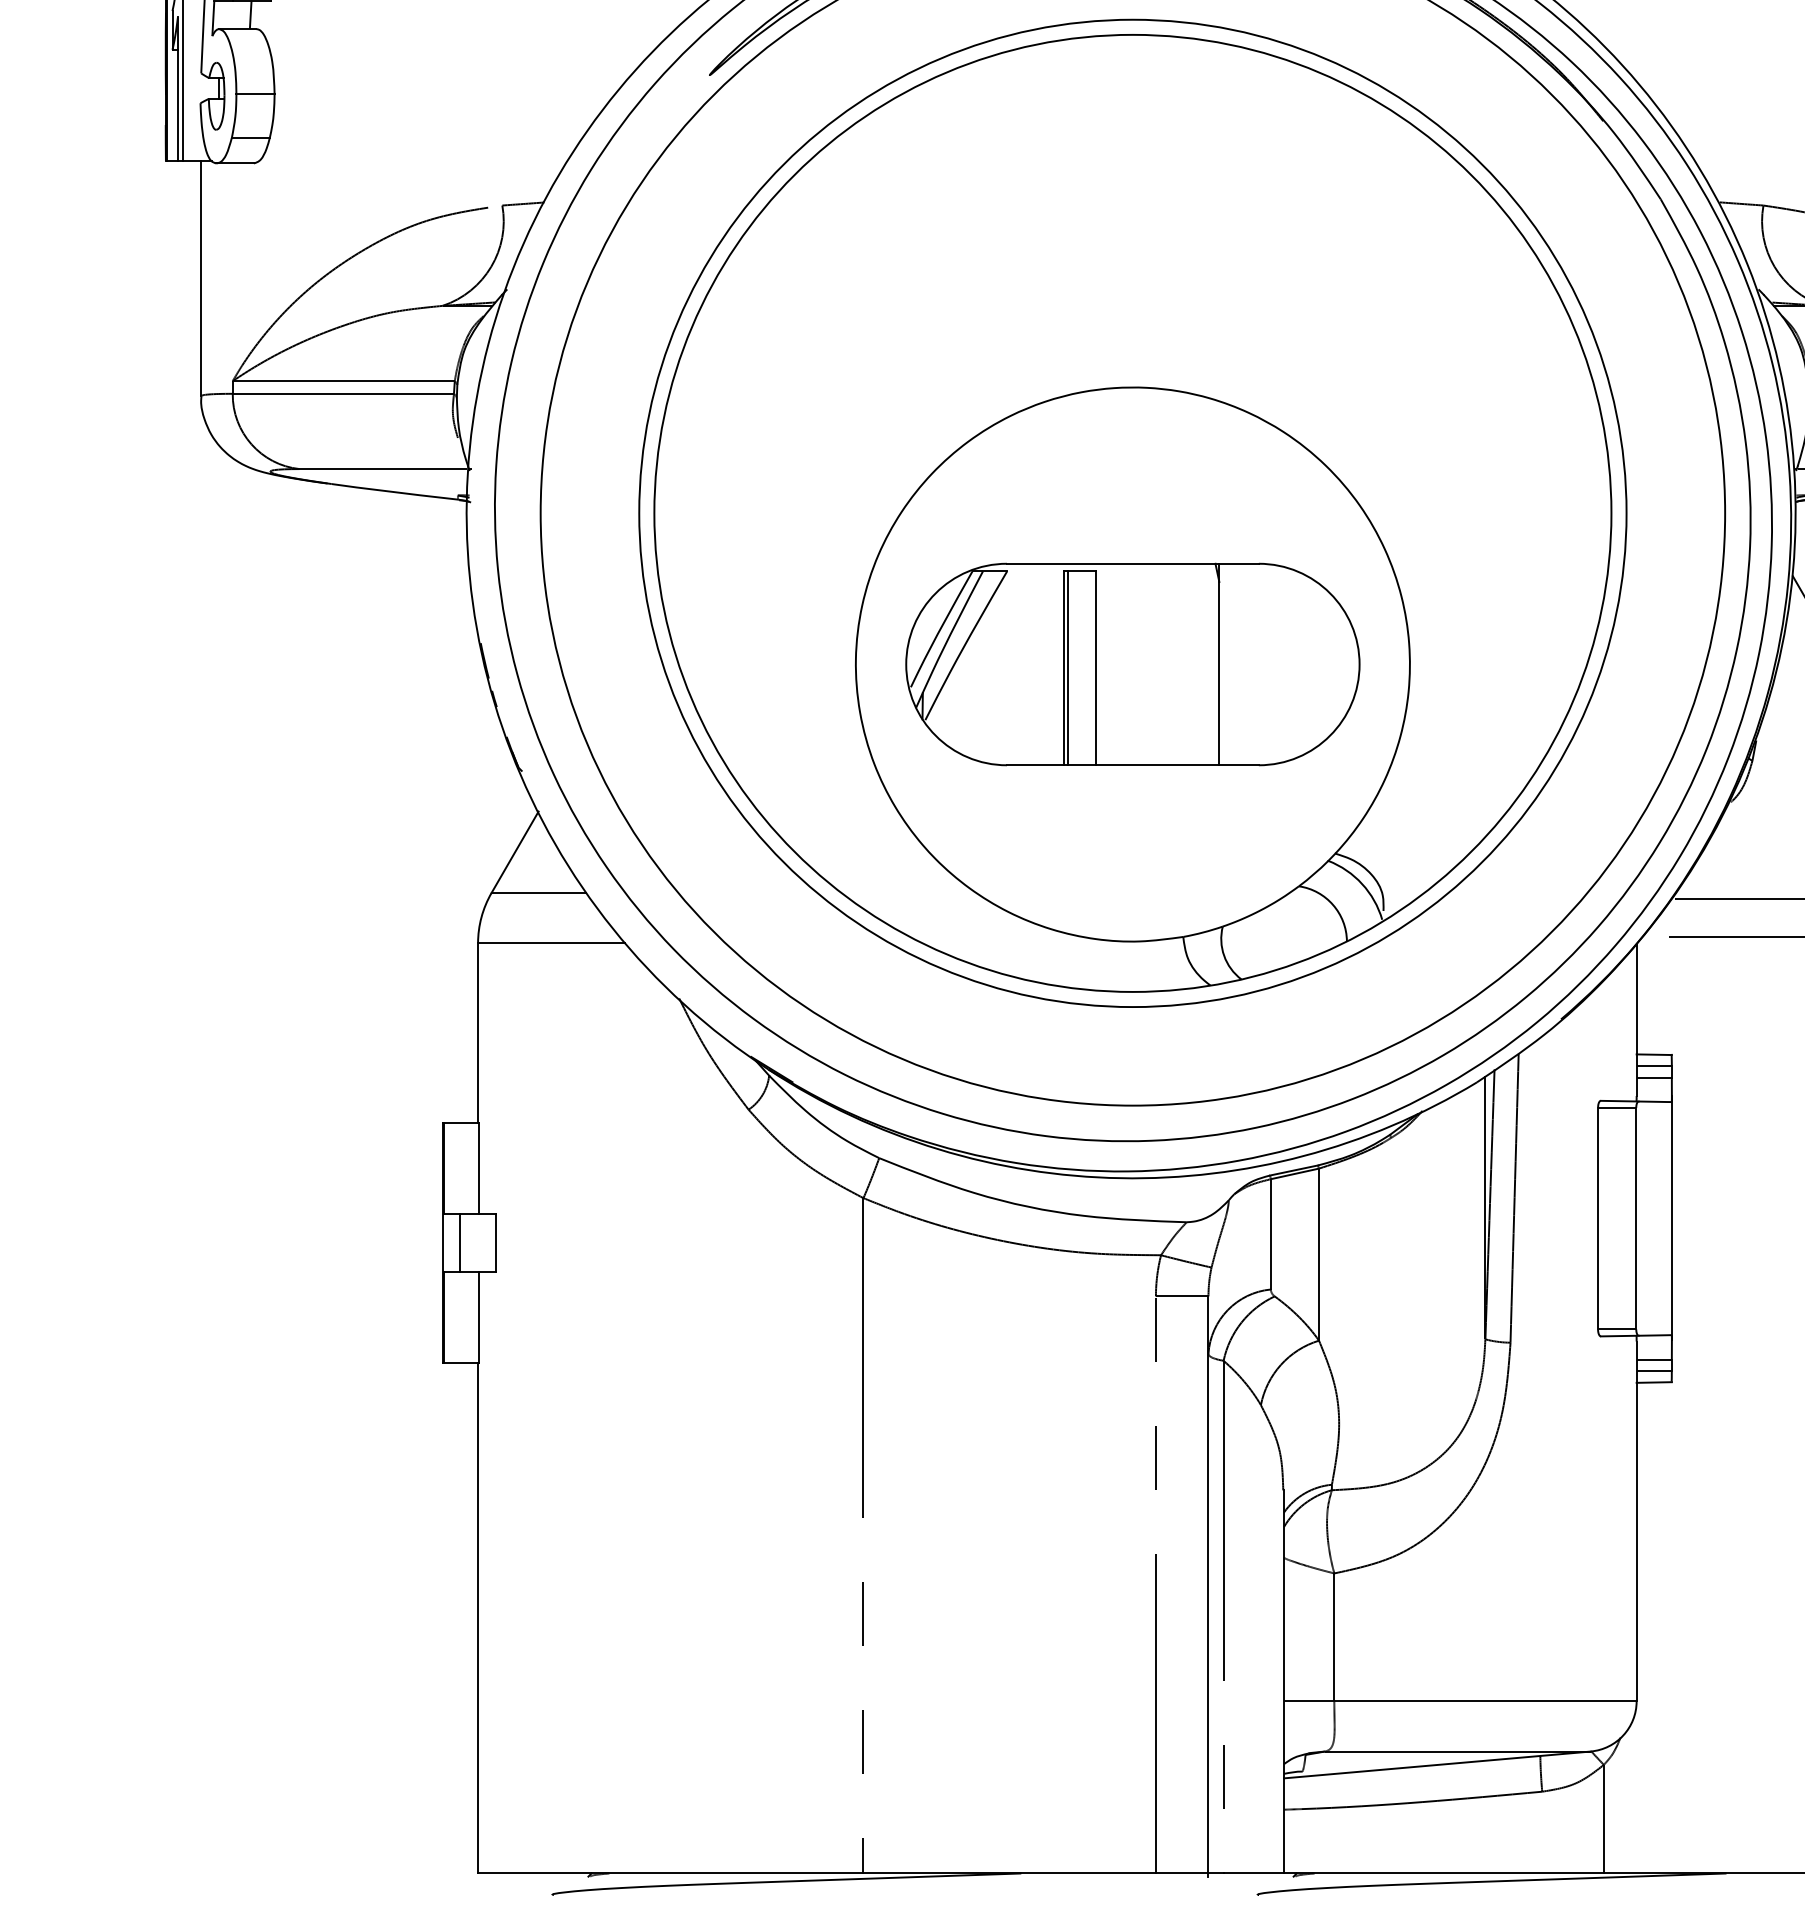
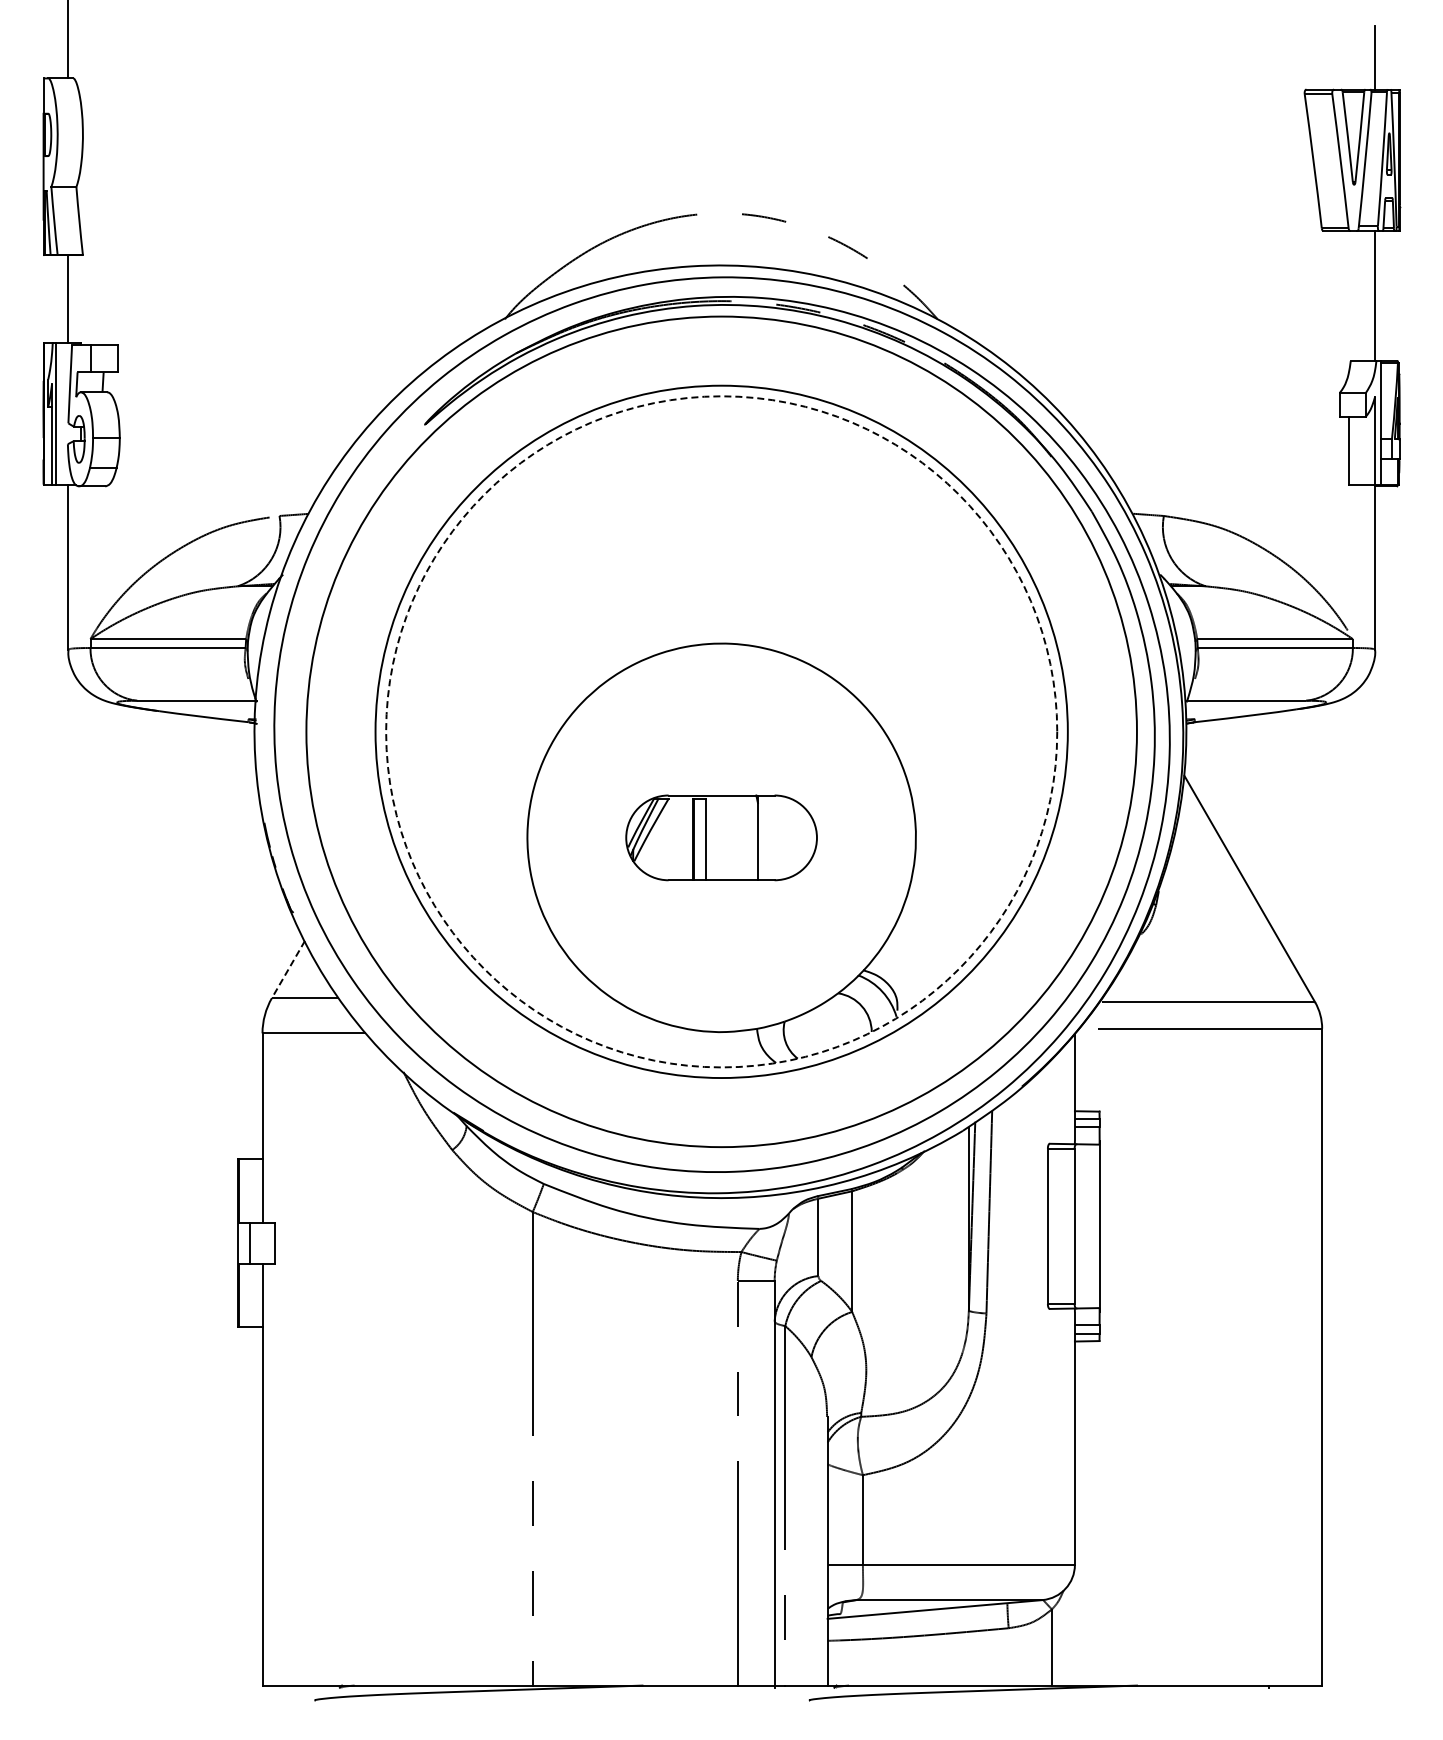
circle: (1132, 512) -> (721, 731), solid -> dashed
part: (1132, 664) -> (721, 837), size x0.6
line: (515, 852) -> (288, 969), solid -> dashed

